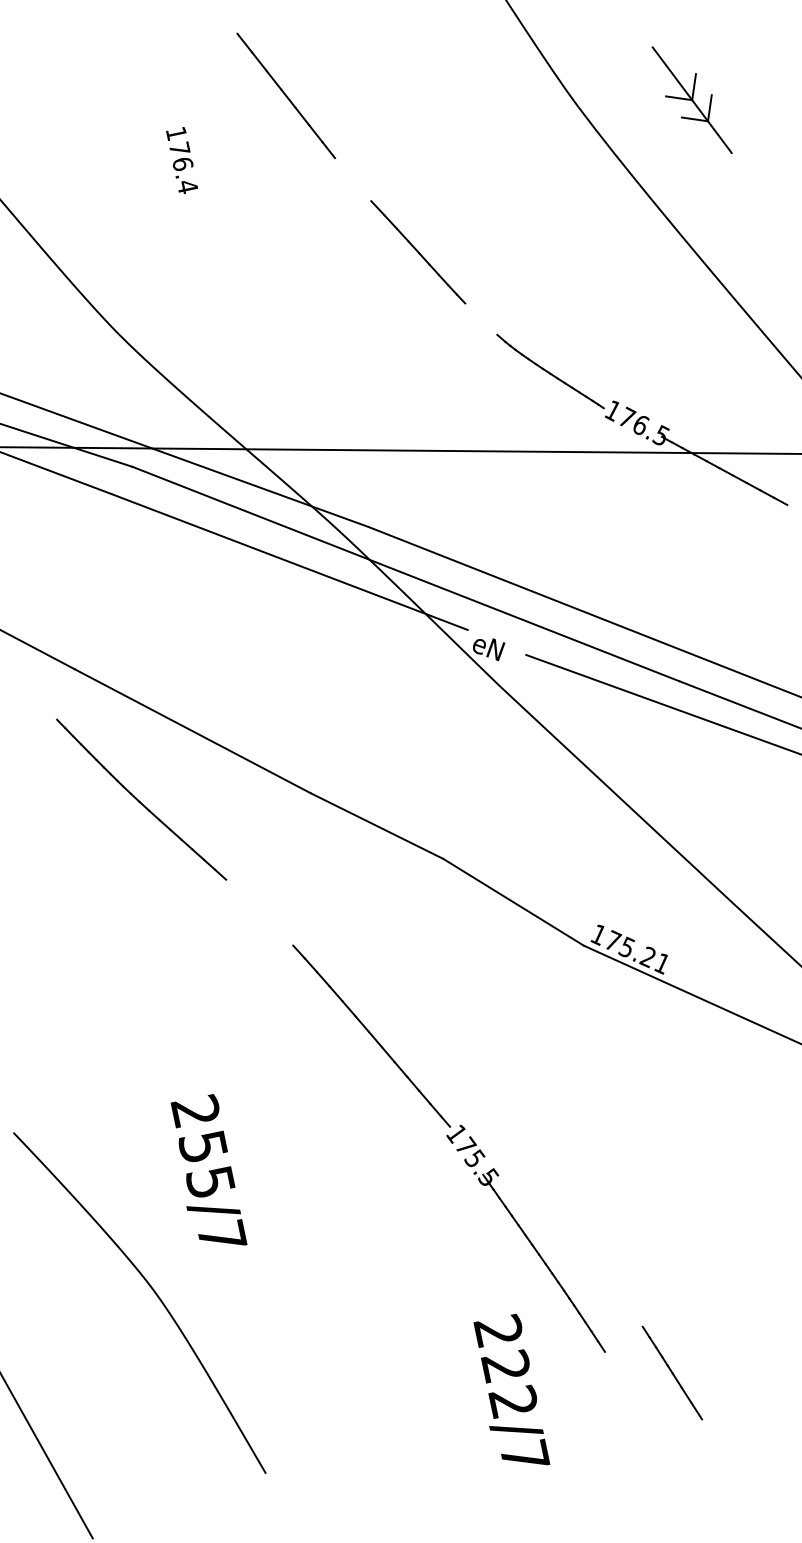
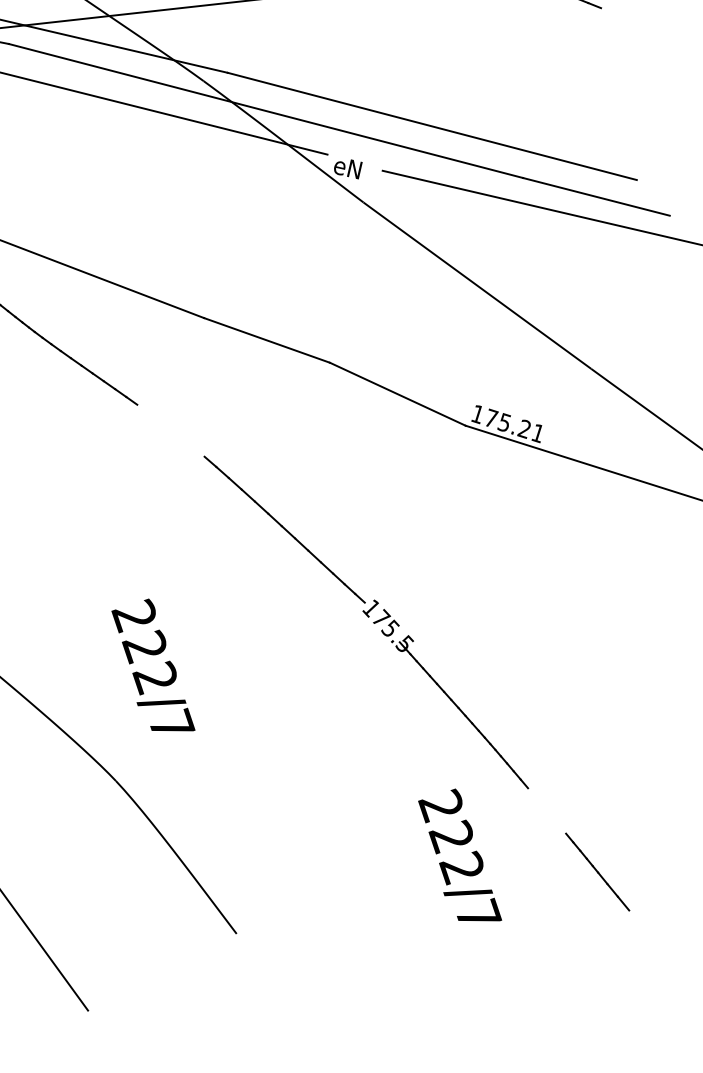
text: (206, 1164) -> (150, 662), 255/7 -> 222/7
line: (672, 1372) -> (597, 871), moved
text: (511, 1389) -> (459, 857), moved

